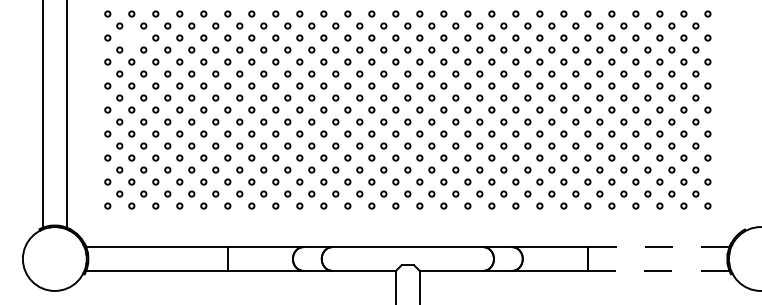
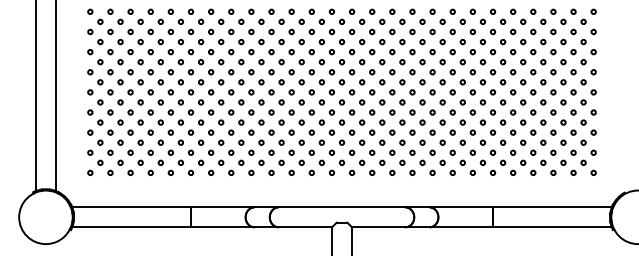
circle: (131, 37) -> (110, 31), added
line: (657, 247) -> (551, 207), dashed -> solid
line: (658, 271) -> (552, 227), dashed -> solid

